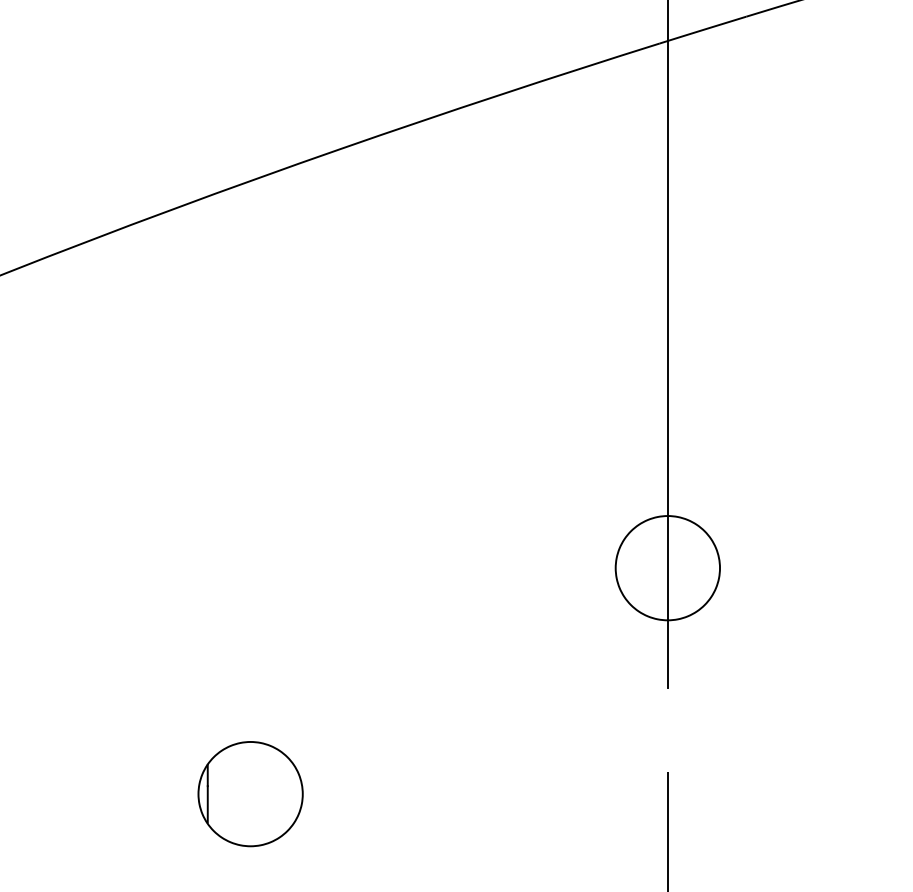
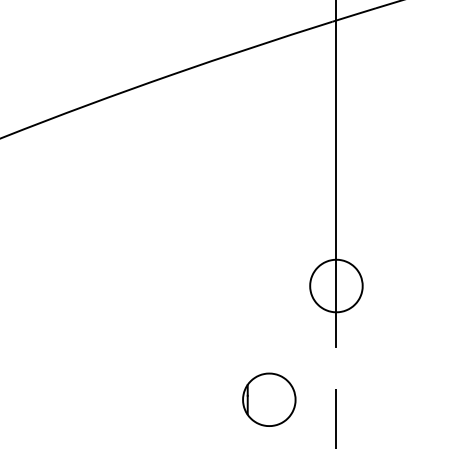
part: (250, 793) -> (269, 399), moved

